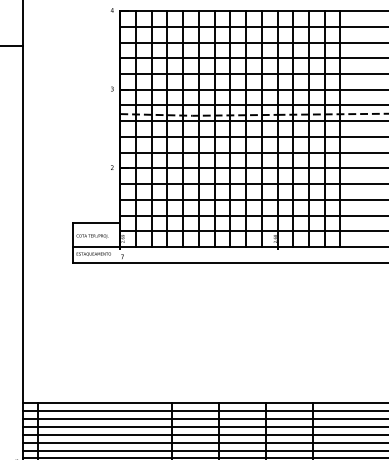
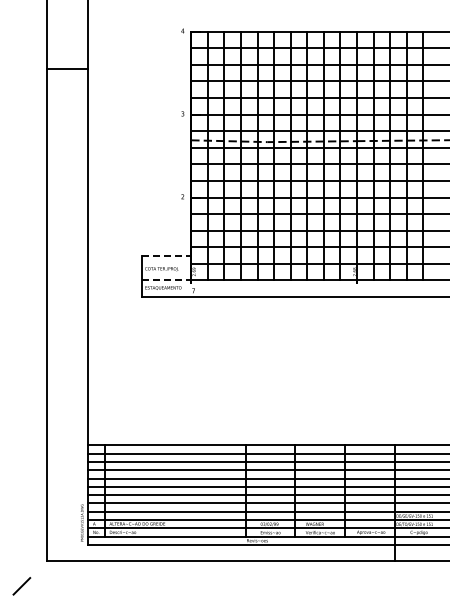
line: (96, 223) -> (166, 255), solid -> dashed
line: (96, 247) -> (166, 280), solid -> dashed

